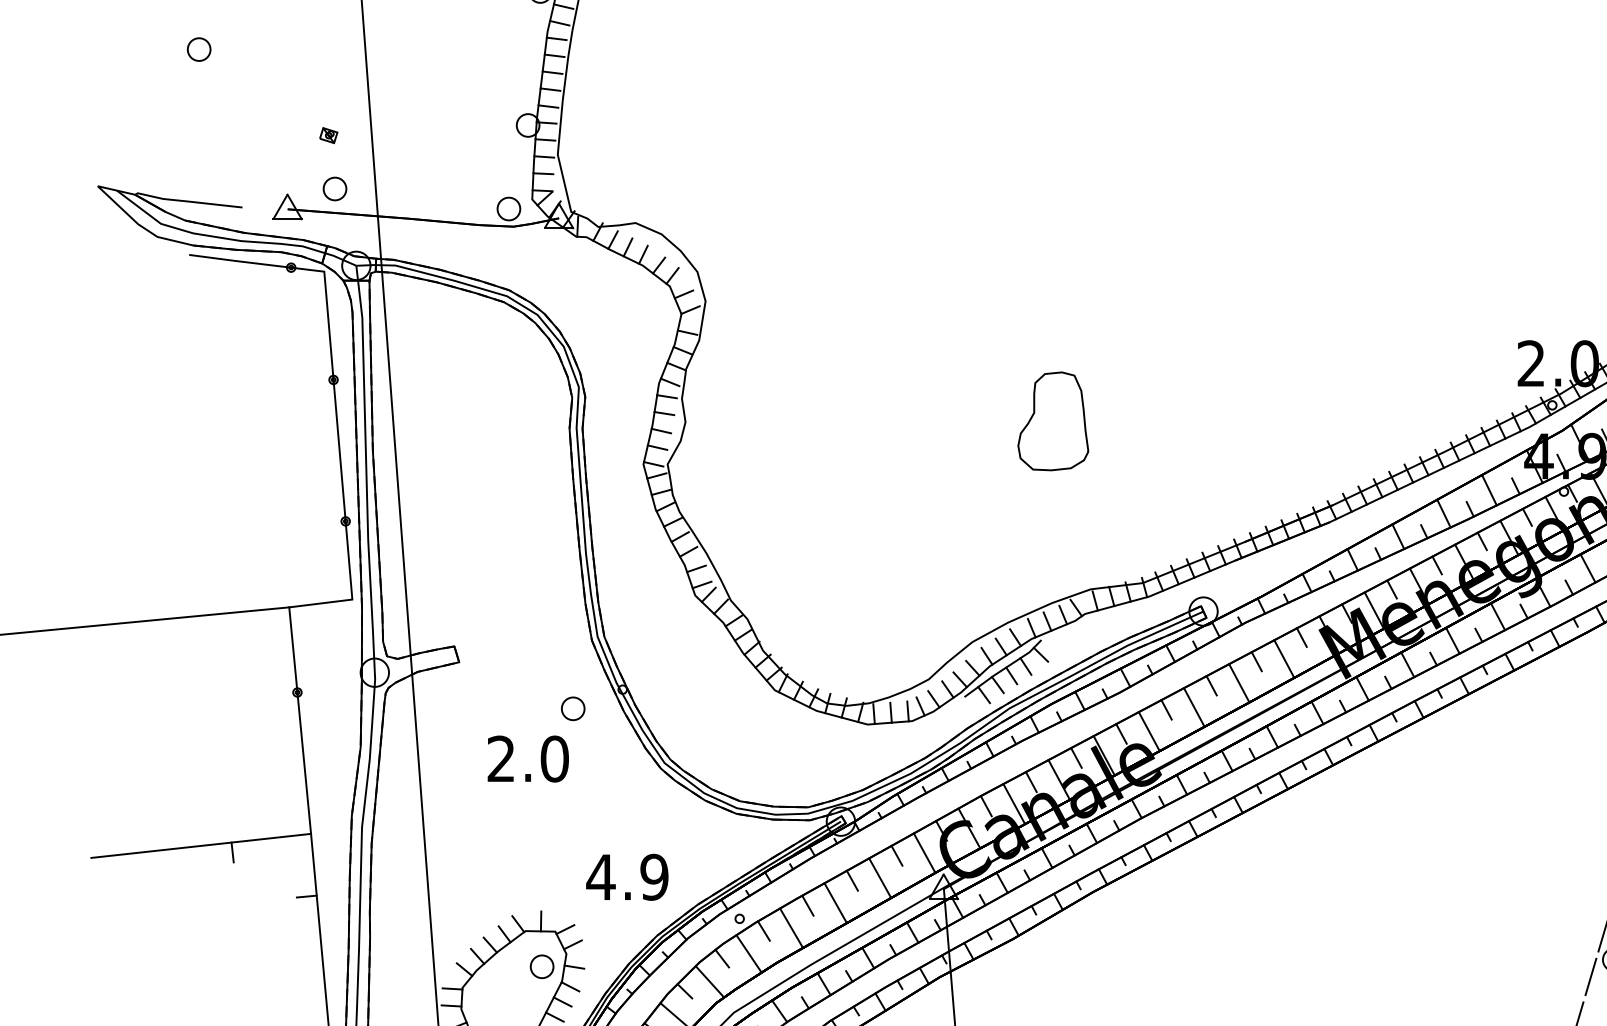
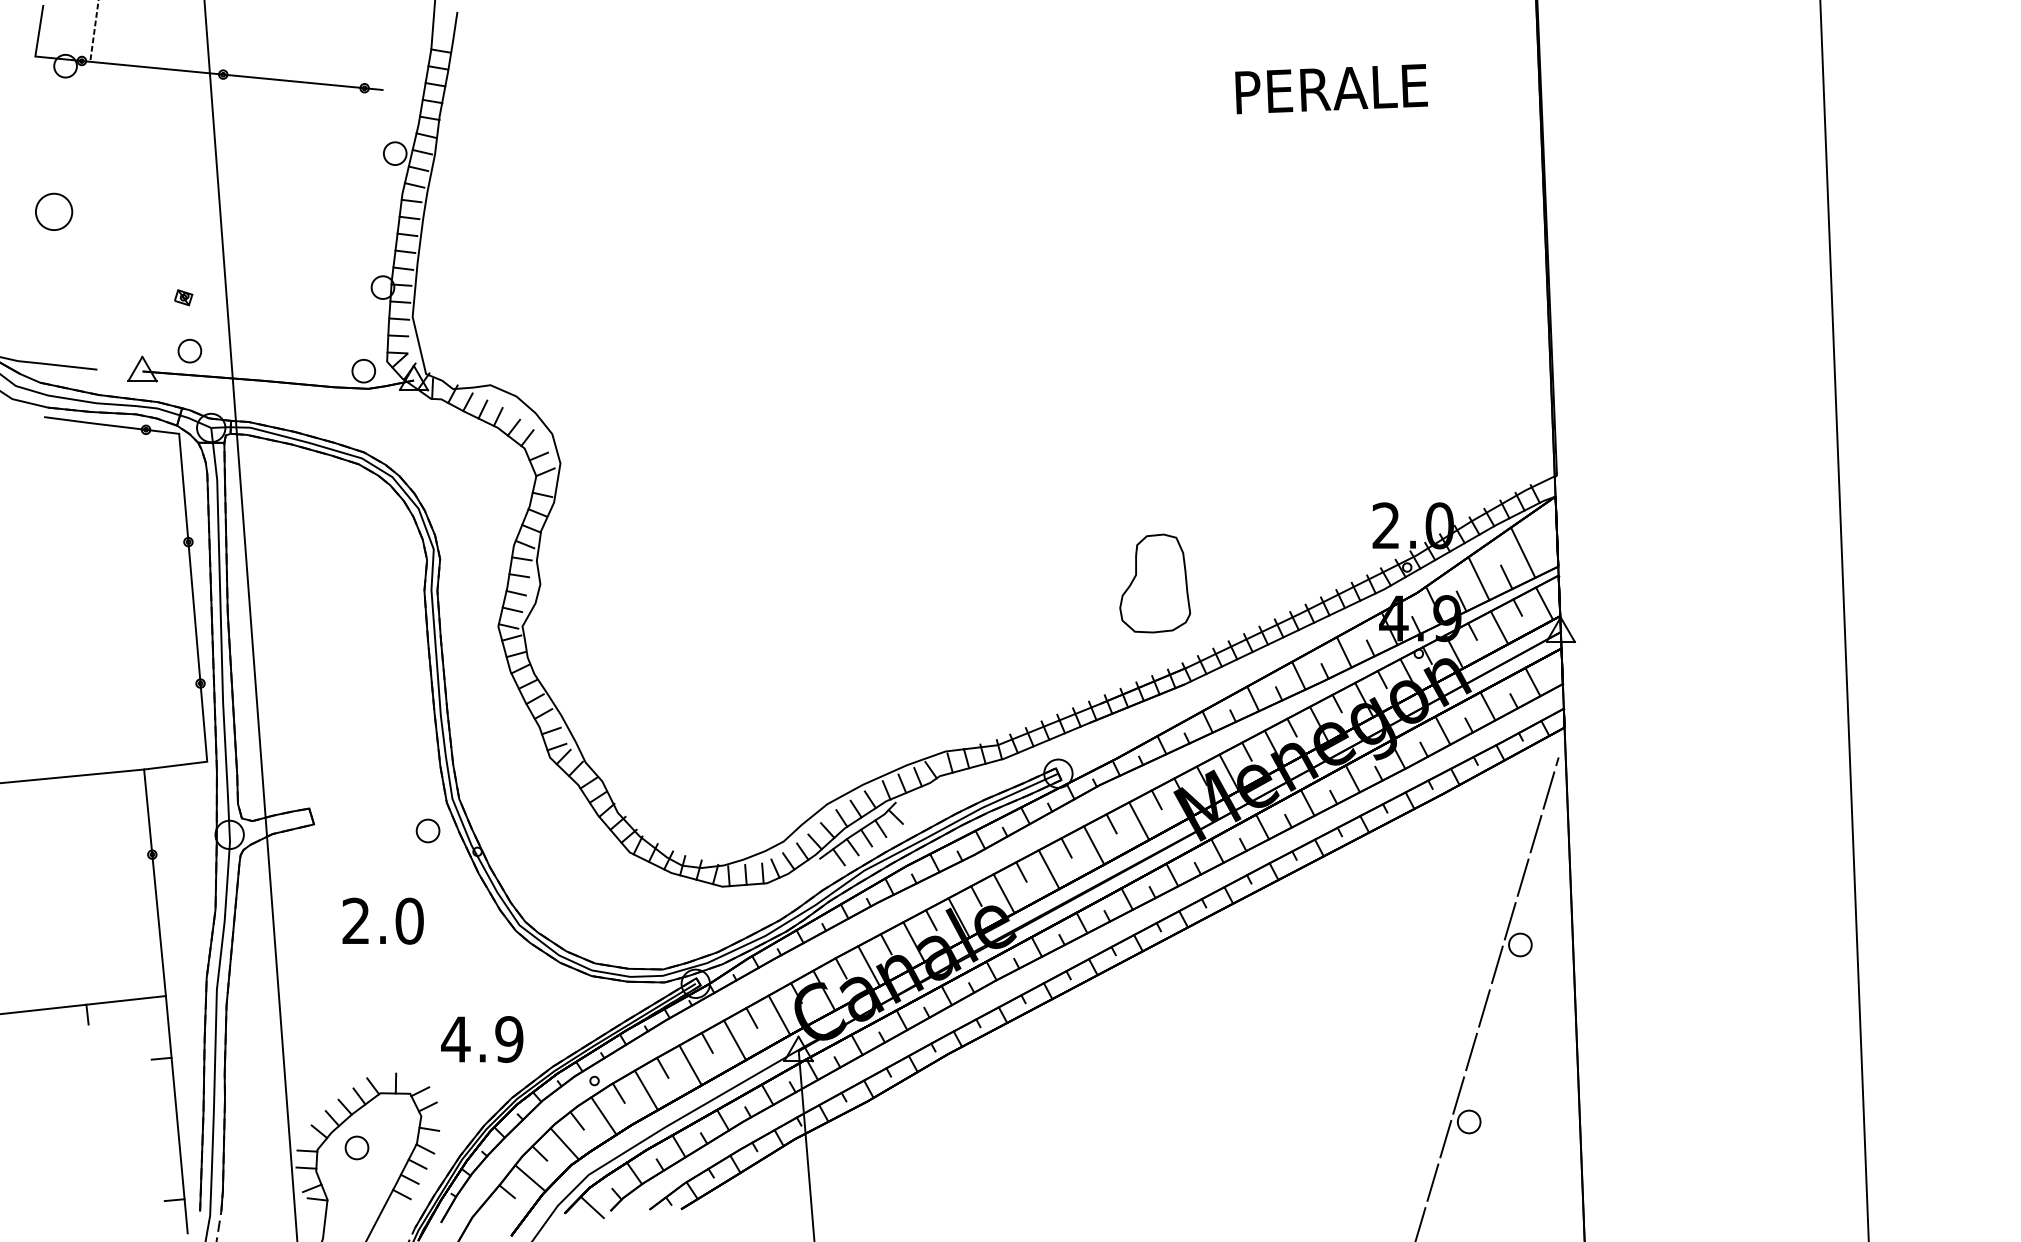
part: (198, 49) -> (53, 211), size x1.6
part: (1053, 421) -> (1155, 583), moved
part: (572, 708) -> (427, 830), moved
part: (541, 966) -> (356, 1147), moved

